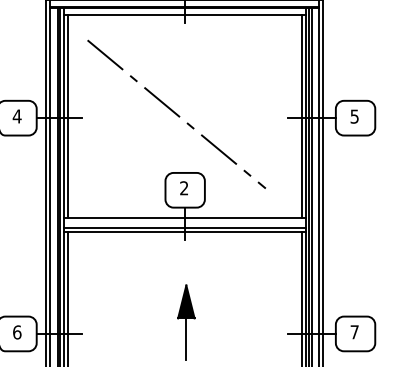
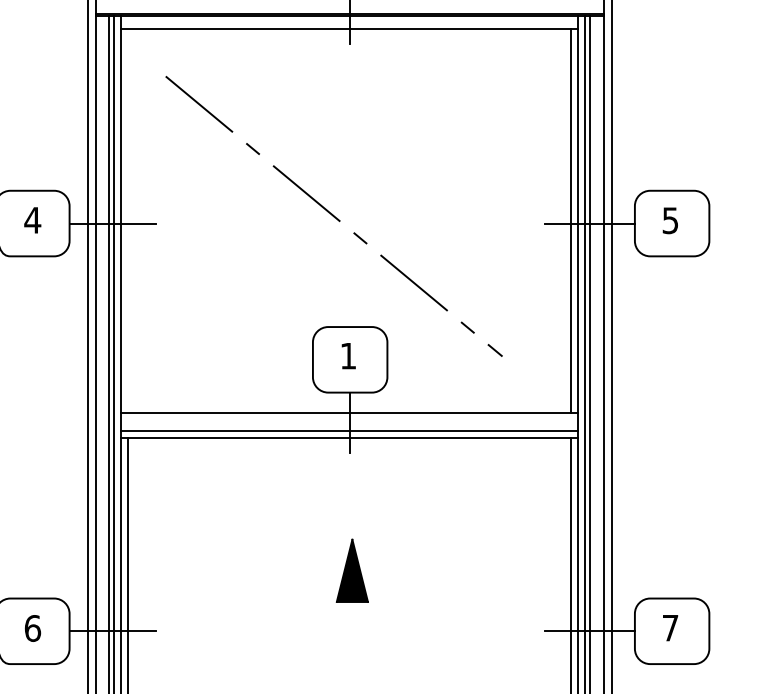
line: (67, 116) -> (127, 220), removed
text: (184, 188) -> (348, 356), 2 -> 1
line: (186, 339) -> (352, 641), removed

